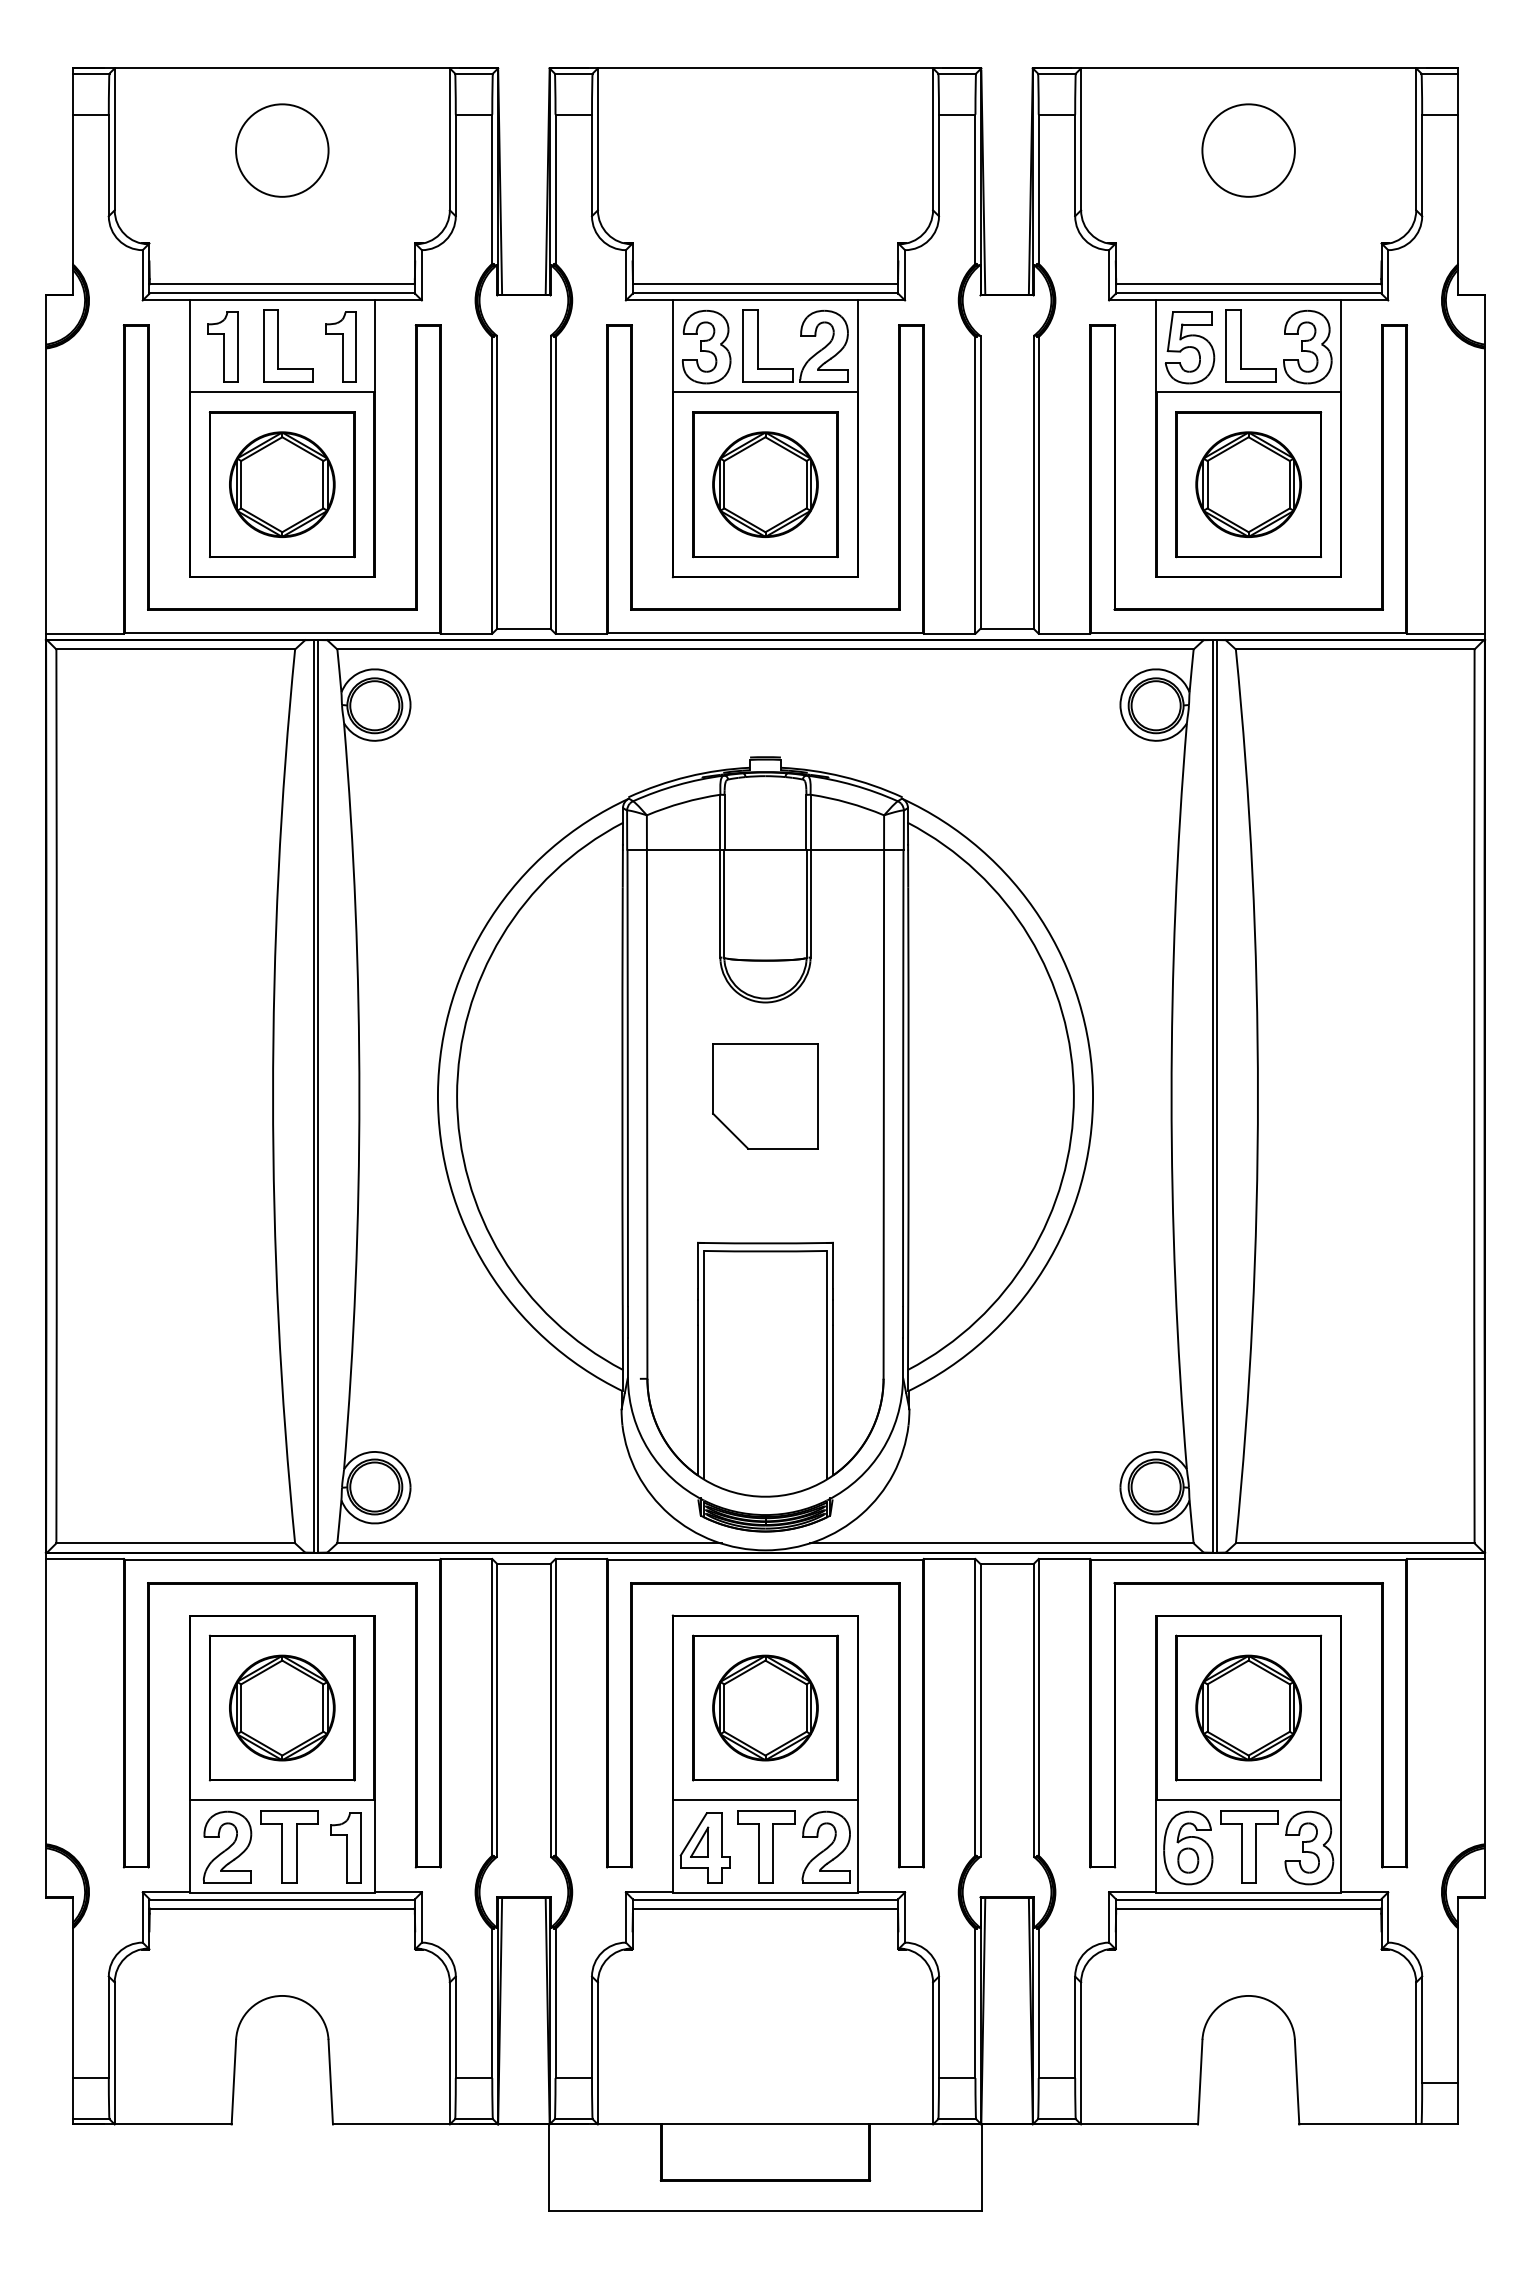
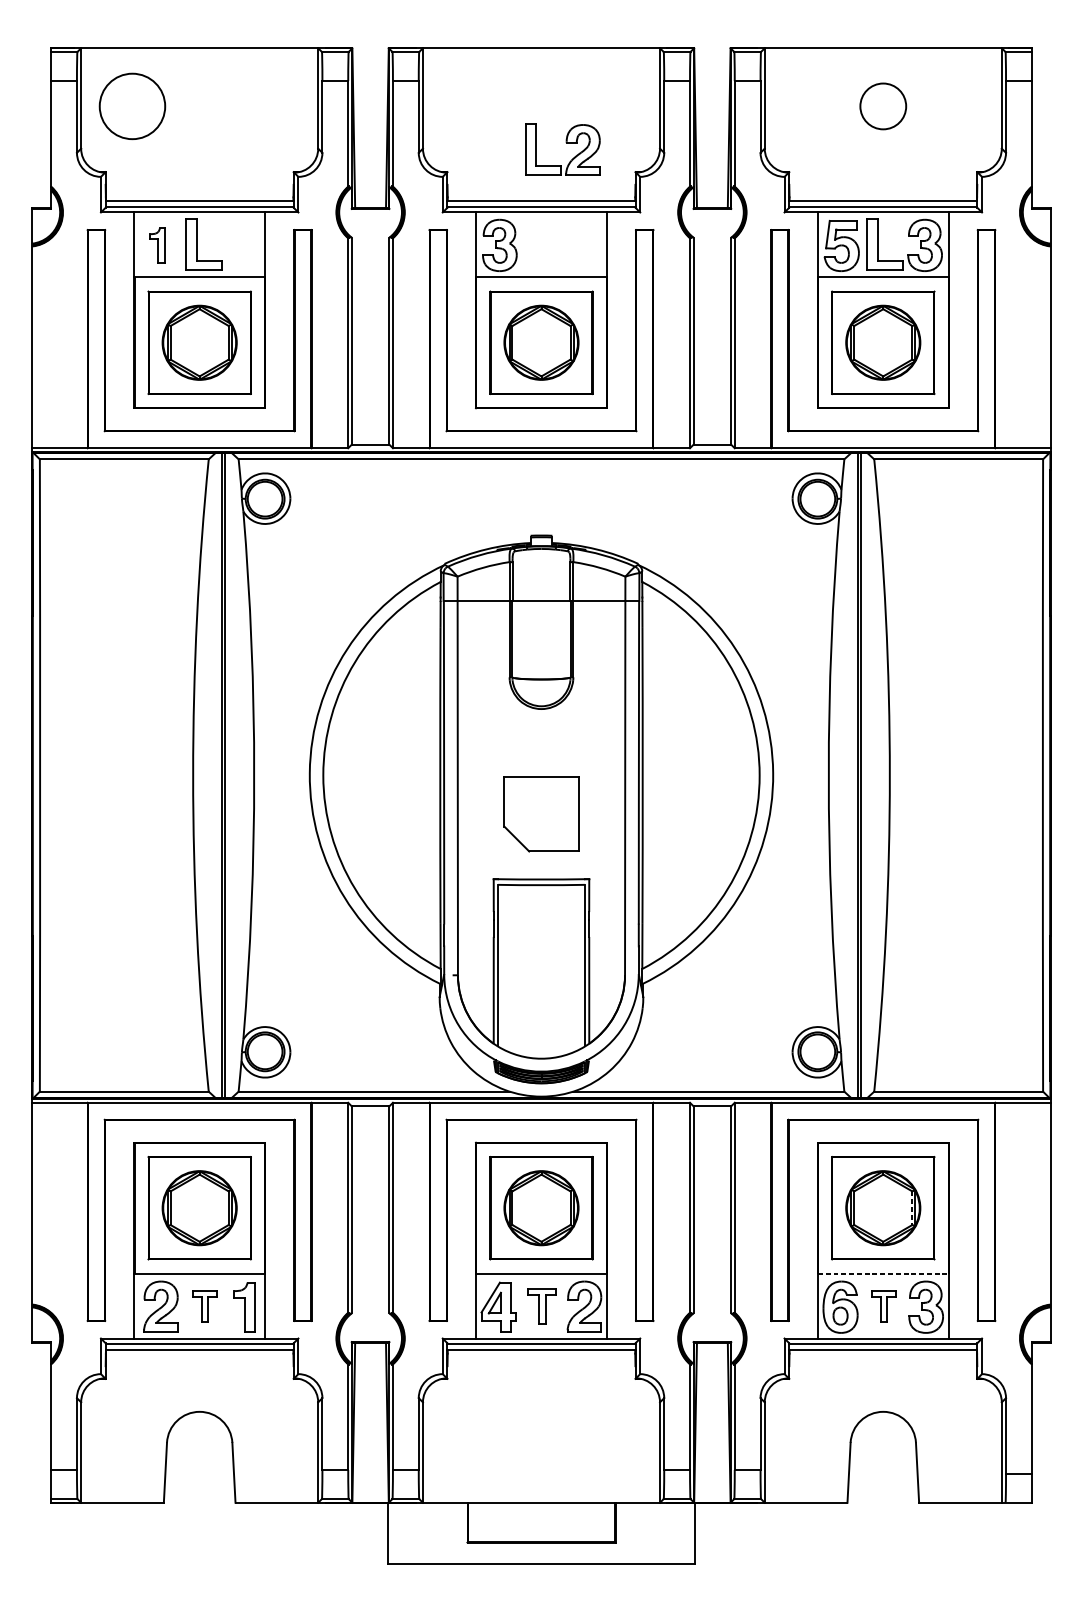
circle: (282, 150) -> (132, 106), moved
circle: (1248, 150) -> (883, 106), size x0.7
part: (800, 336) -> (566, 143), moved
part: (222, 346) -> (157, 245), size x0.7
part: (340, 346) -> (240, 245), removed
part: (765, 1096) -> (541, 814), moved
line: (1289, 1708) -> (912, 1208), solid -> dashed
line: (1249, 1800) -> (883, 1273), solid -> dashed
part: (289, 1846) -> (204, 1306), size x0.6
part: (766, 1846) -> (542, 1306), size x0.7
part: (1249, 1846) -> (883, 1306), size x0.6

